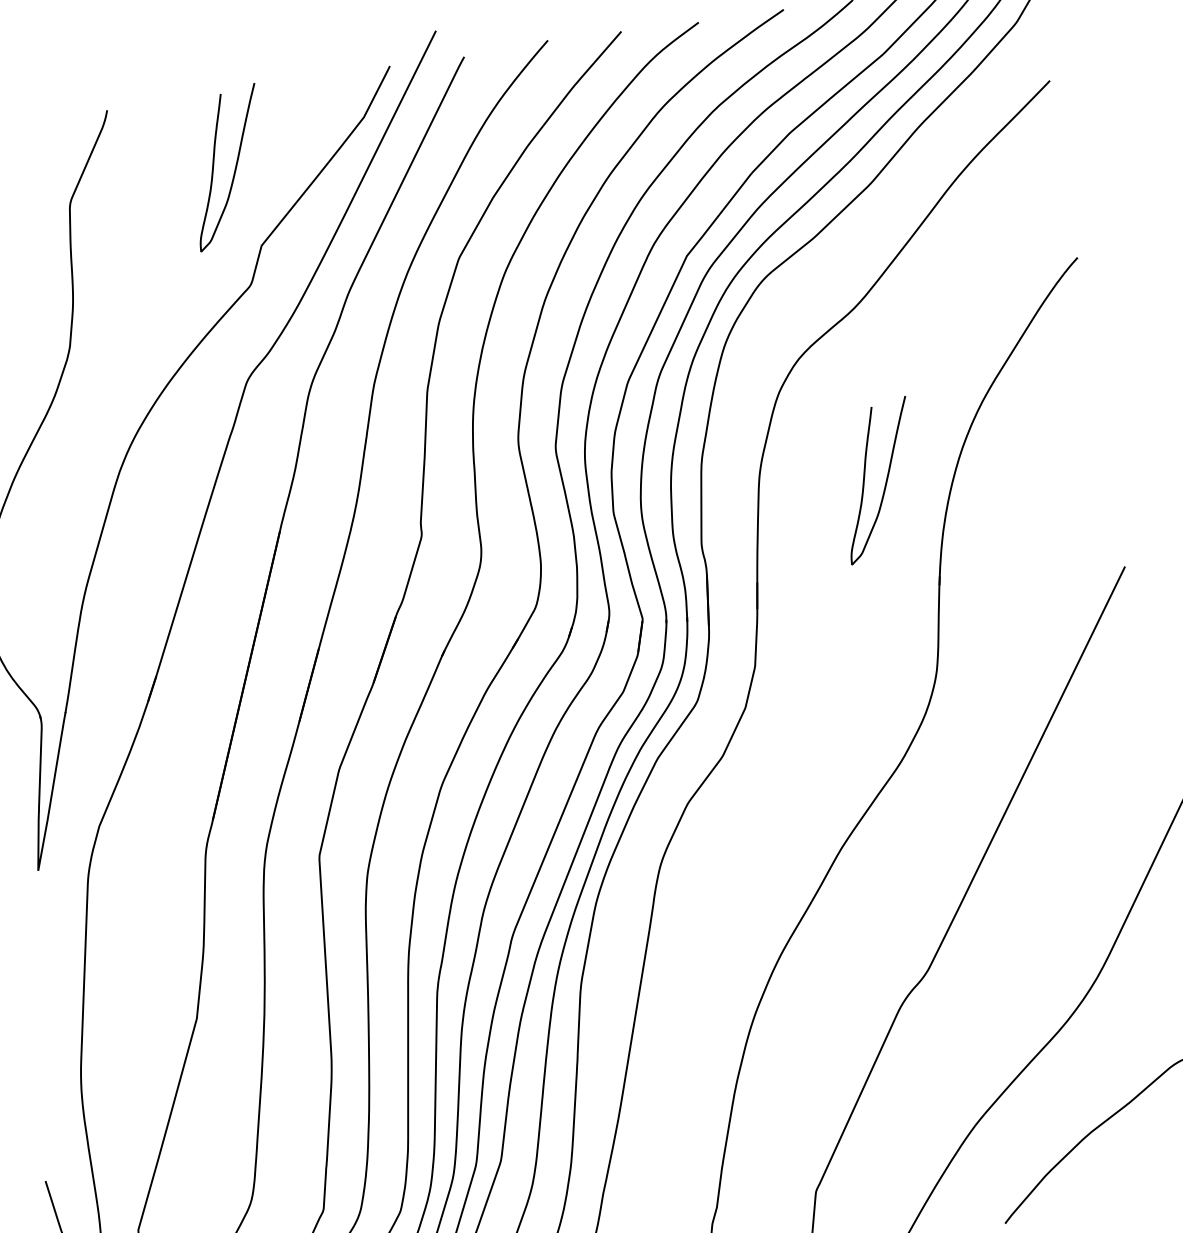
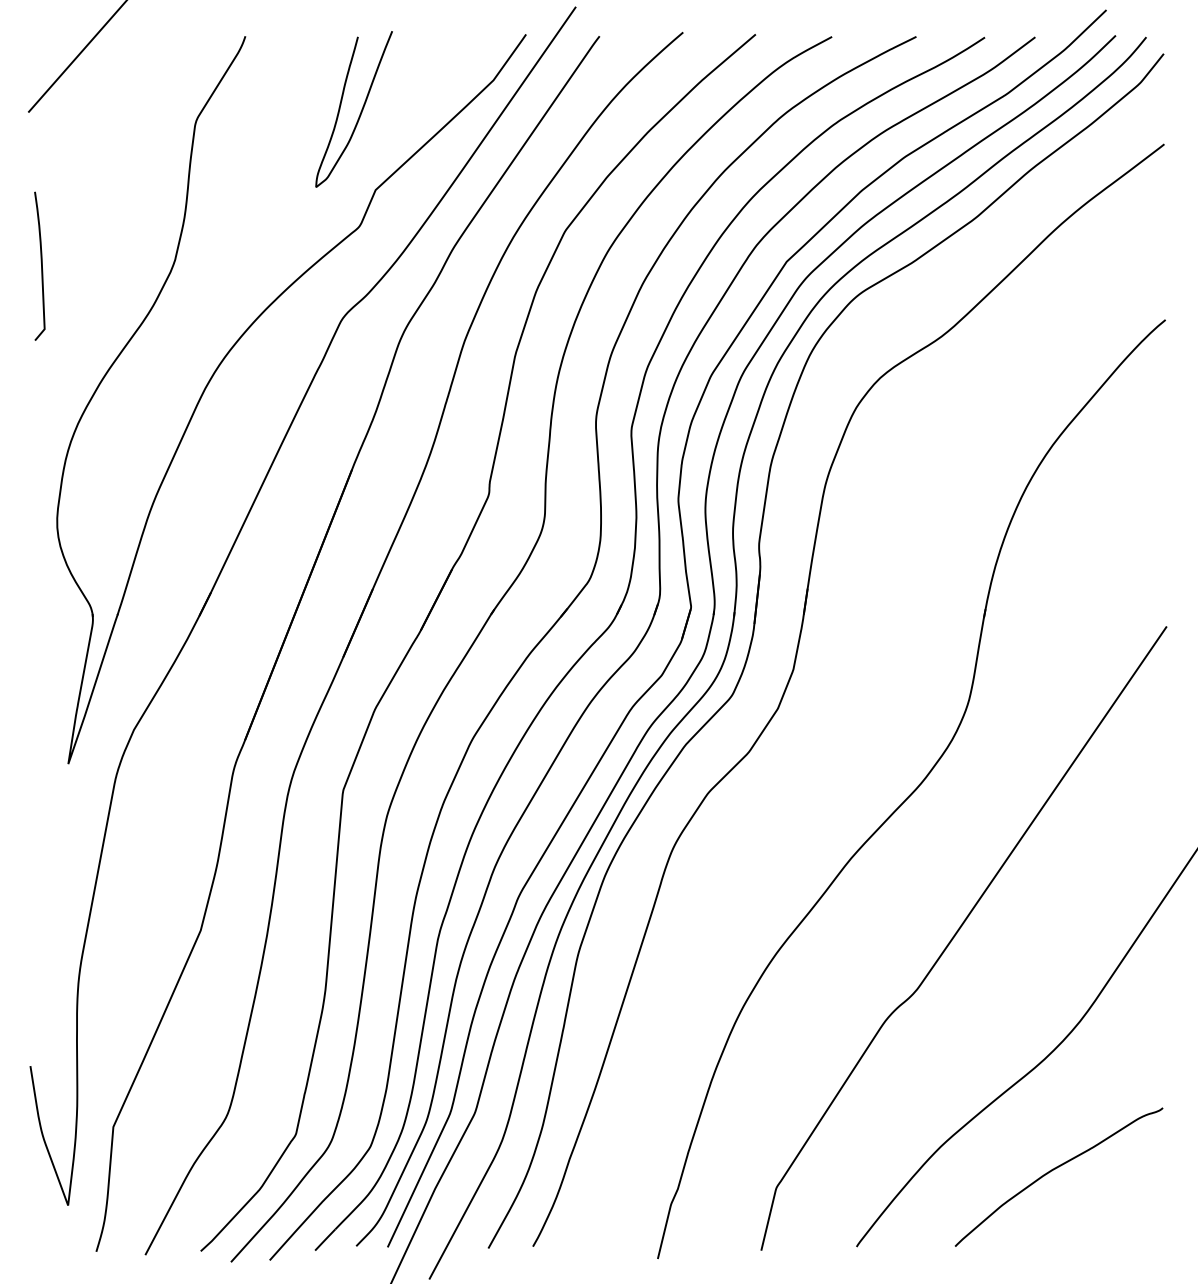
curve: (885, 481) -> (946, 509), removed

